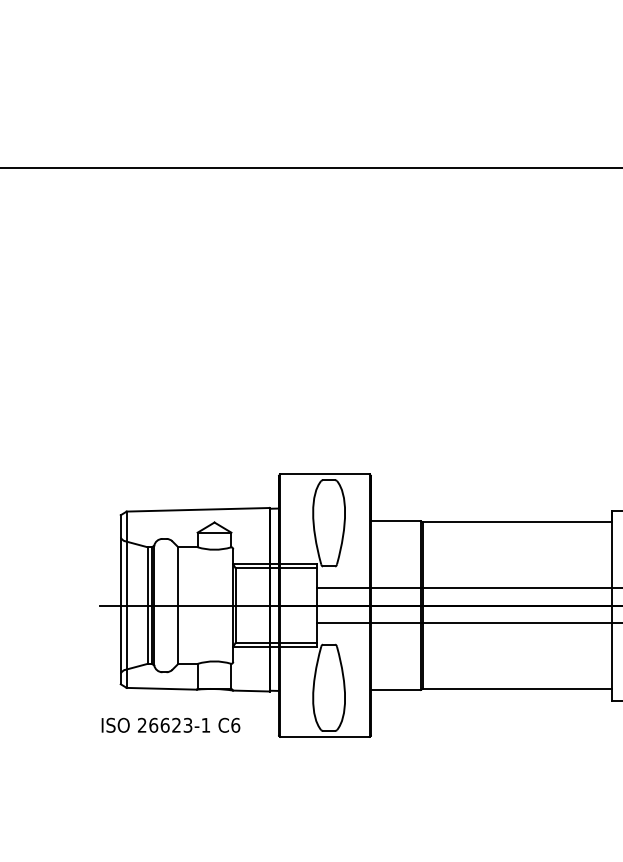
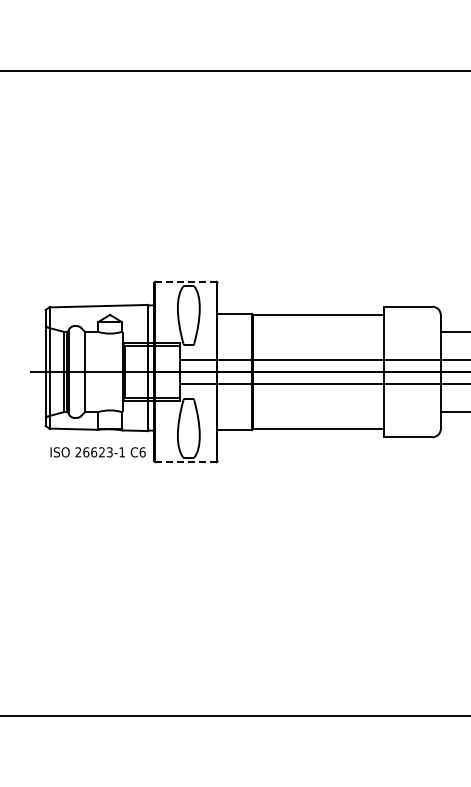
line: (324, 473) -> (185, 281), solid -> dashed
text: (170, 725) -> (97, 452), moved
line: (324, 737) -> (185, 462), solid -> dashed

